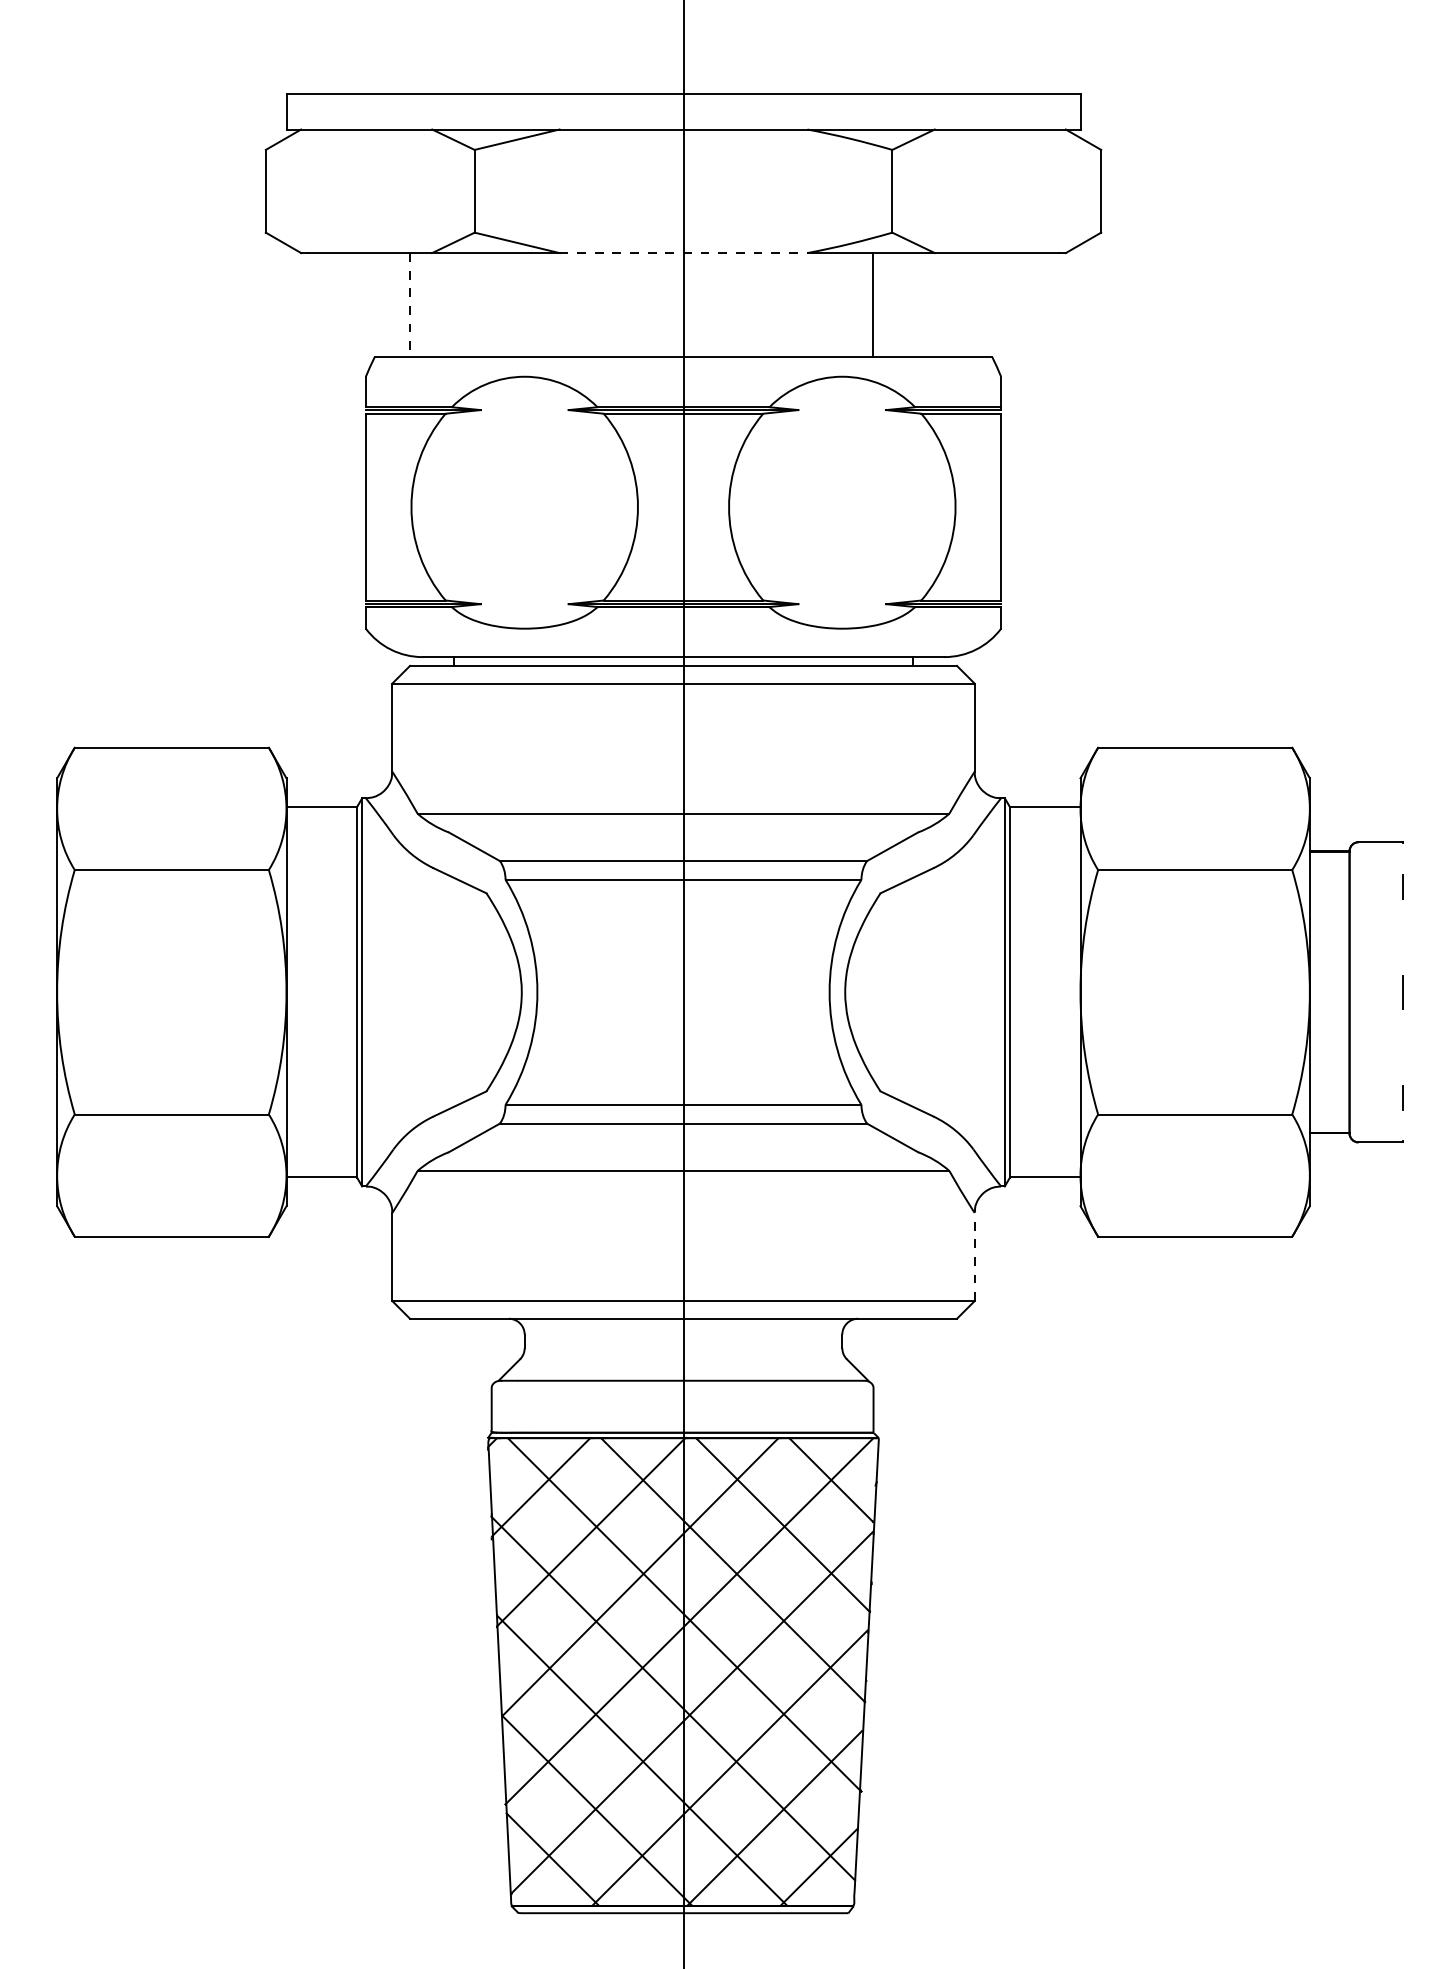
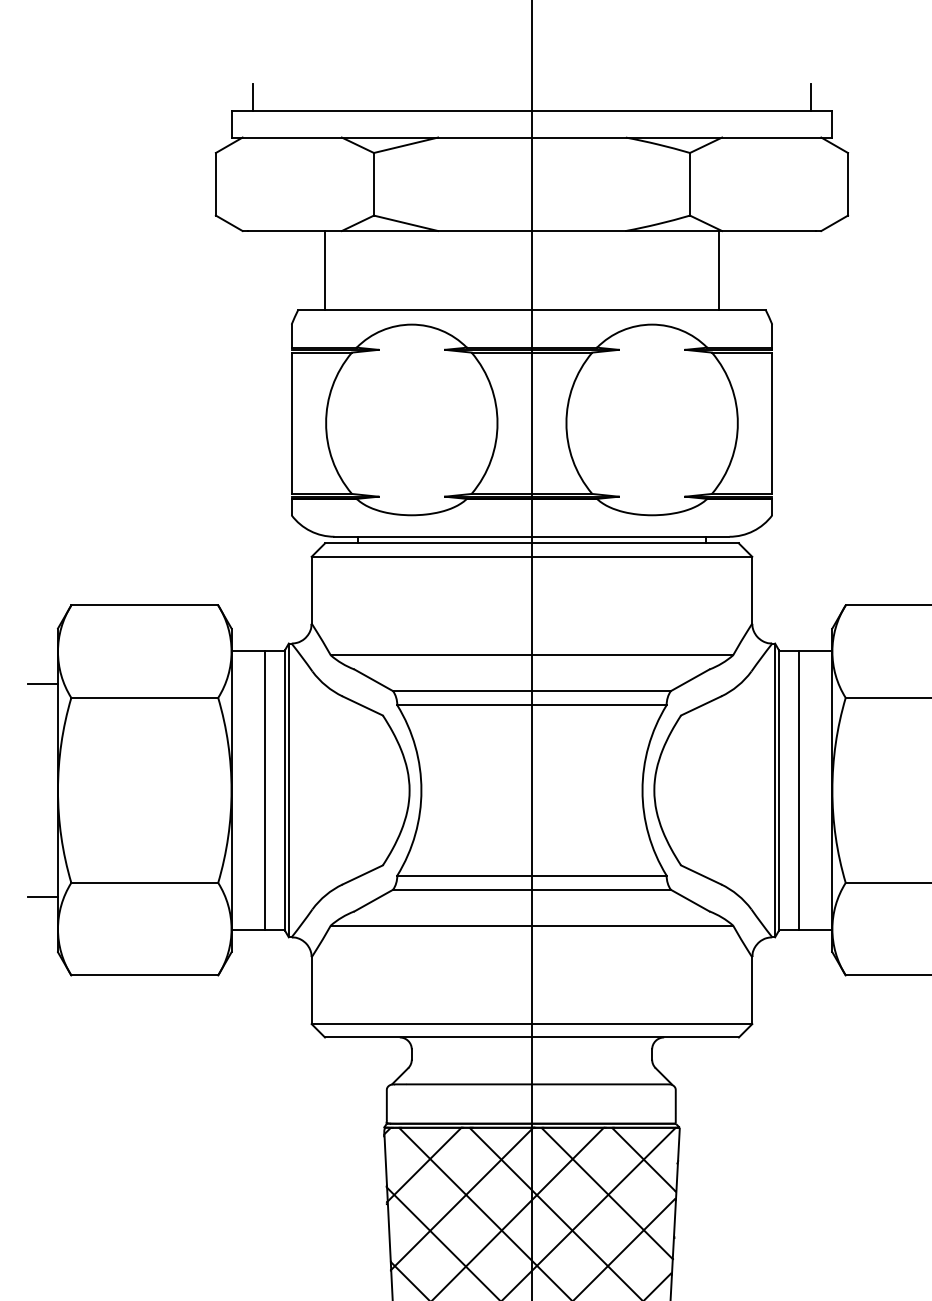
line: (314, 76) -> (252, 97), added
line: (1052, 76) -> (811, 97), added
line: (684, 253) -> (532, 231), dashed -> solid
line: (410, 305) -> (325, 270), dashed -> solid
line: (872, 305) -> (718, 270), moved
line: (37, 851) -> (43, 683), added
line: (330, 992) -> (264, 790), added
line: (1036, 992) -> (799, 790), added
line: (37, 1133) -> (43, 897), added
line: (974, 1256) -> (752, 990), dashed -> solid

